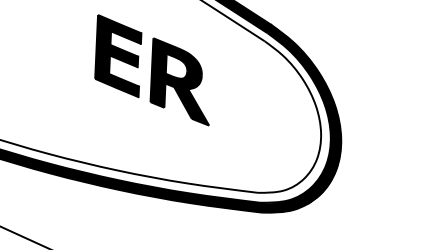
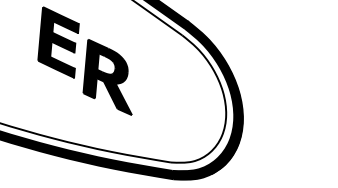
part: (179, 81) -> (108, 76), moved

